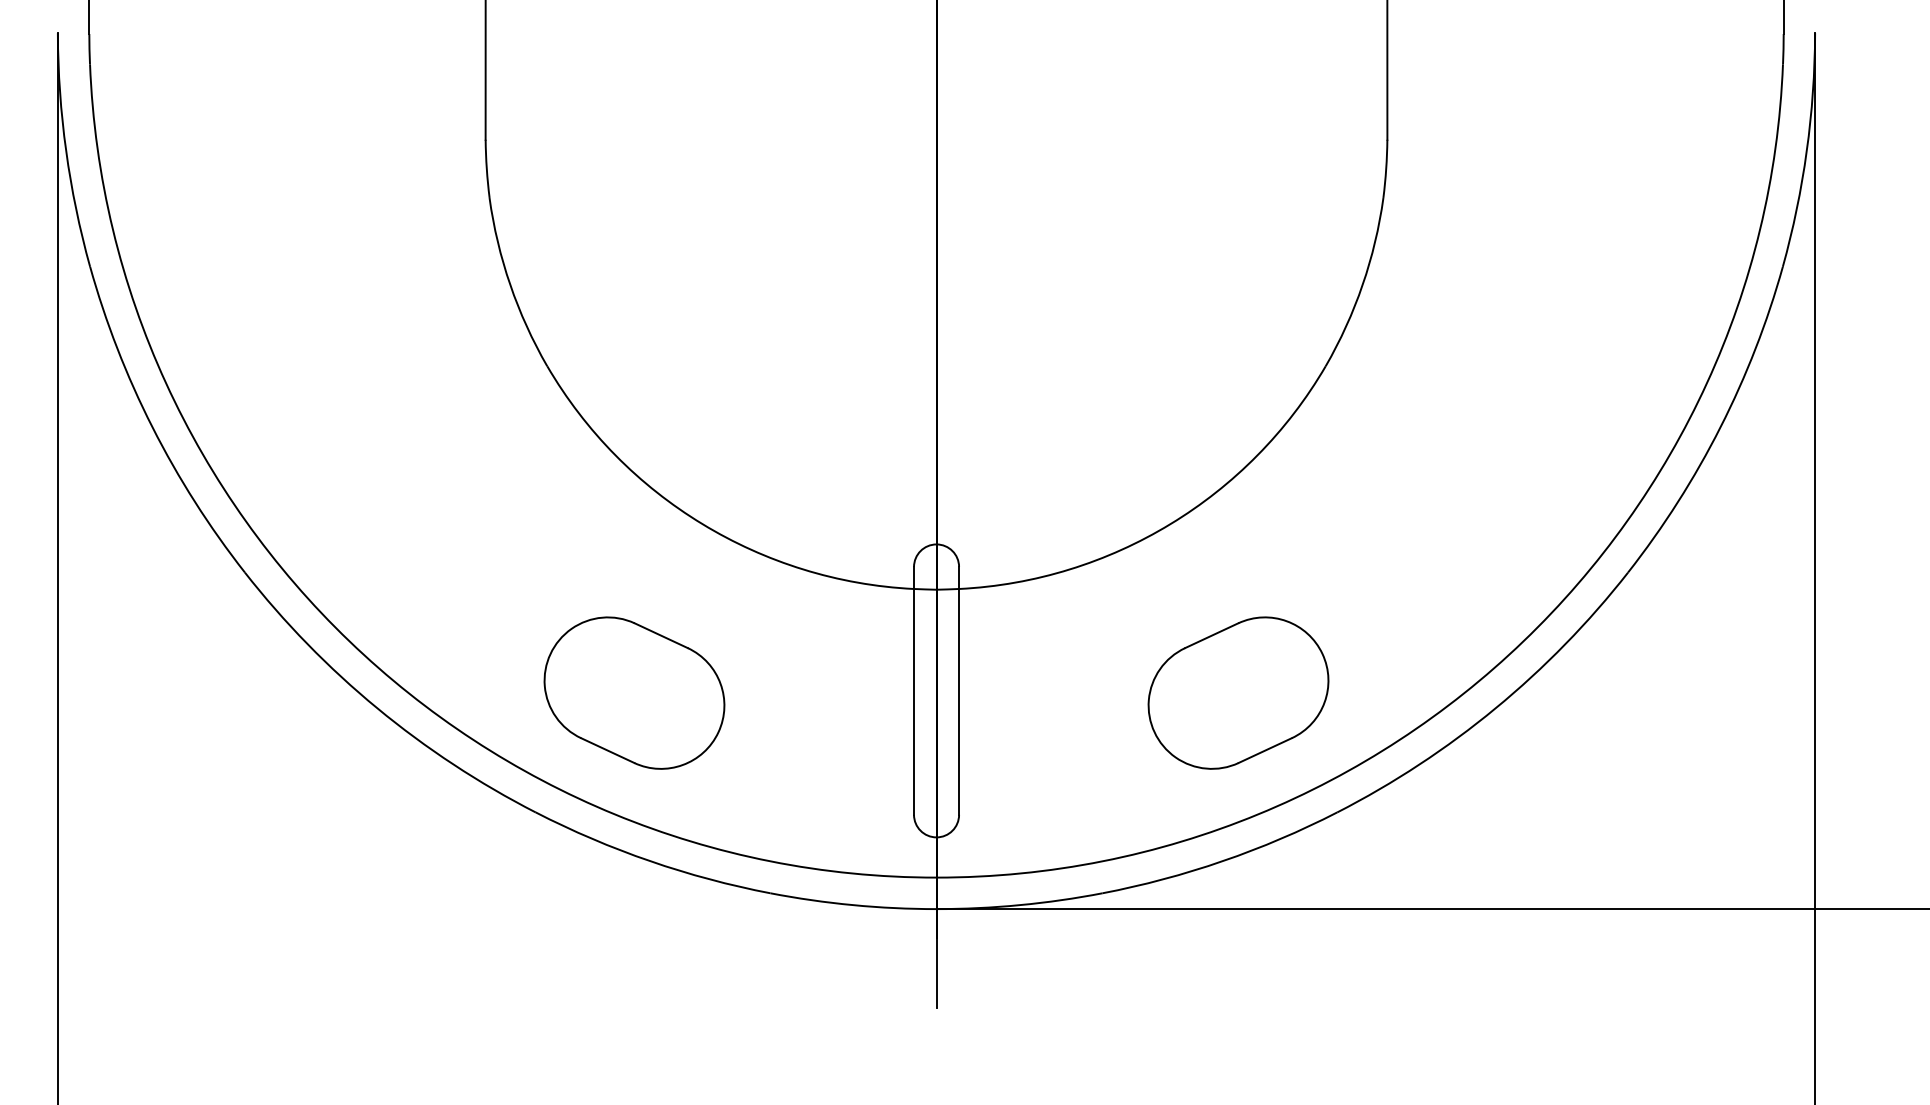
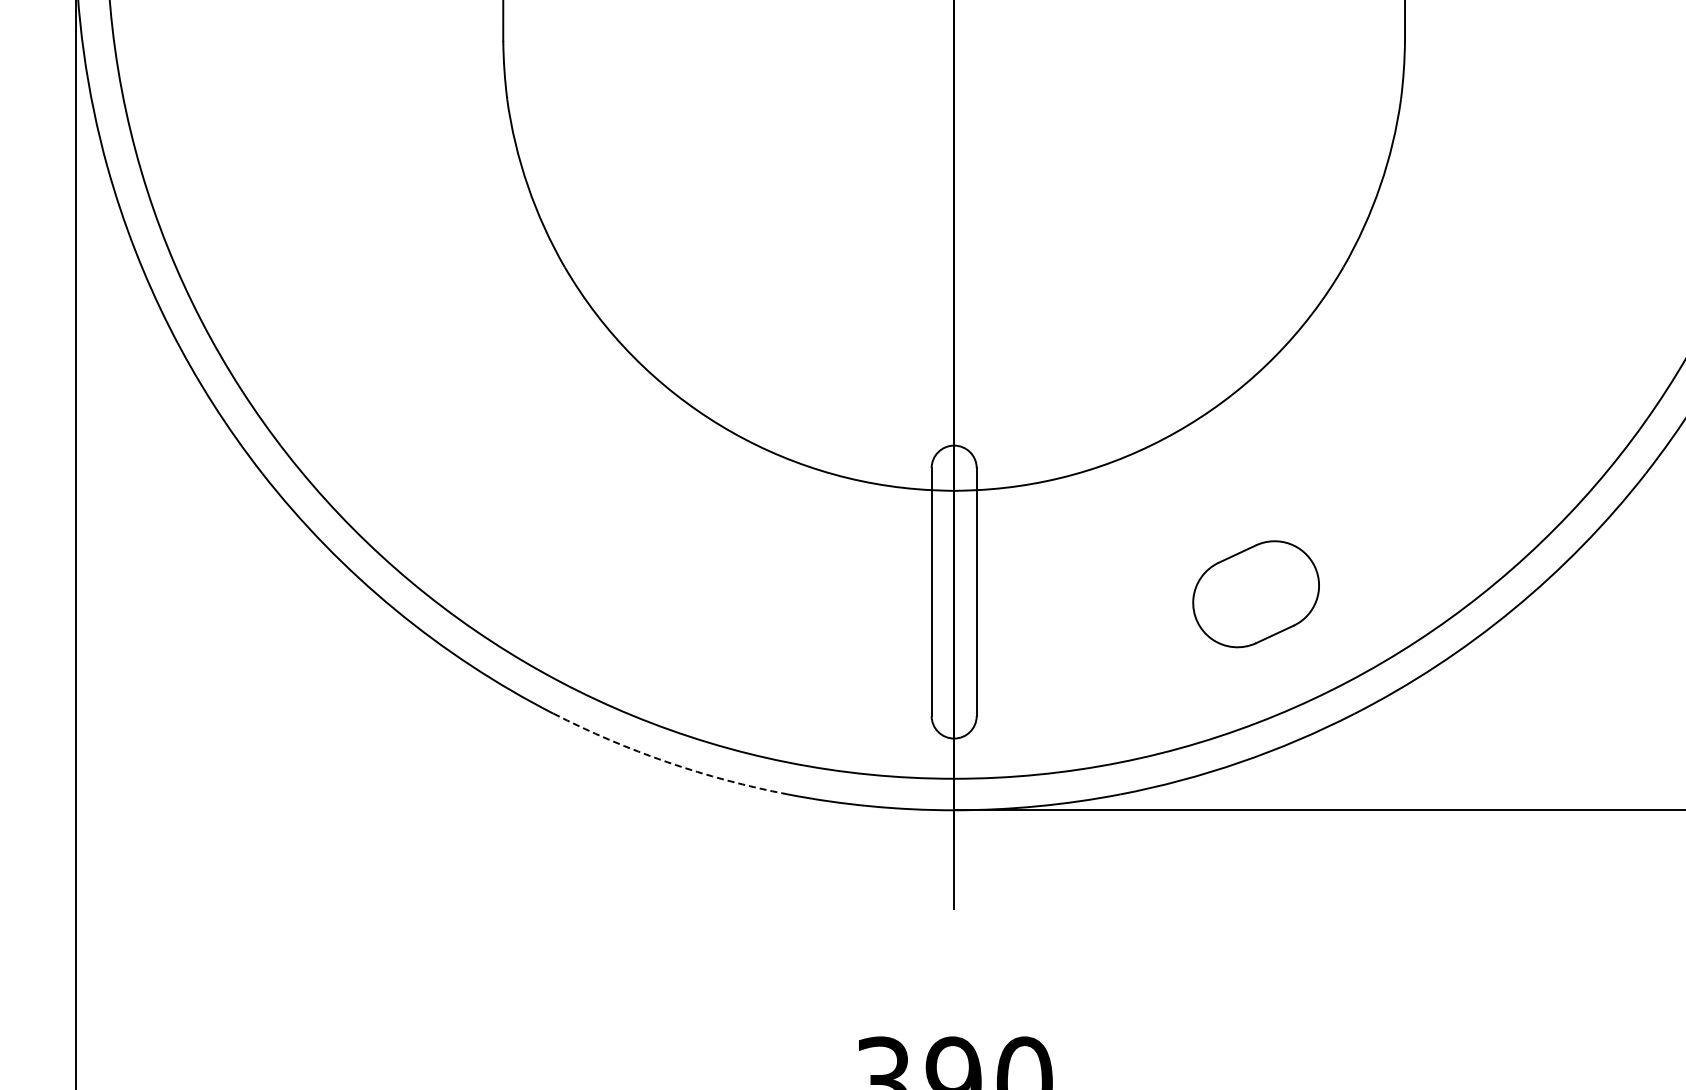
part: (634, 692) -> (652, 593), removed
part: (1238, 692) -> (1256, 593), size x0.7
arc: (650, 861) -> (668, 762), solid -> dashed

